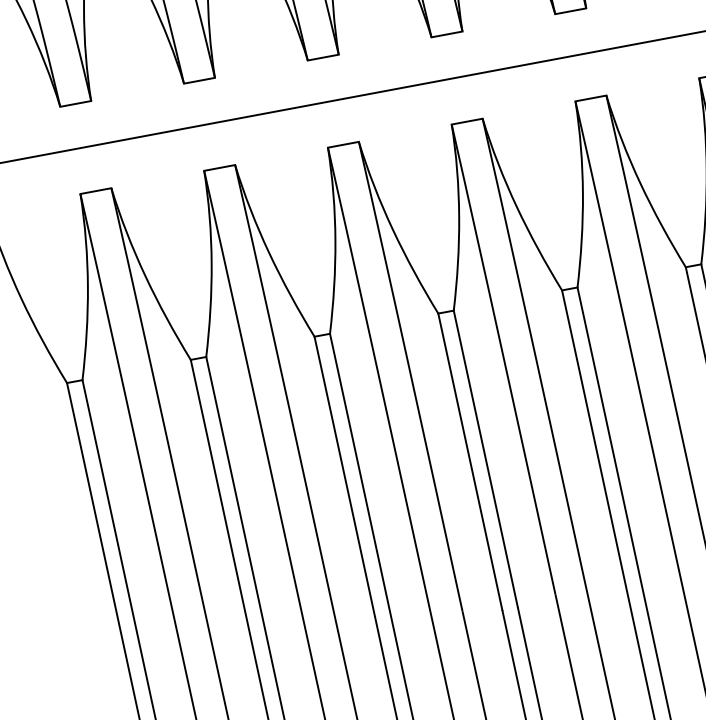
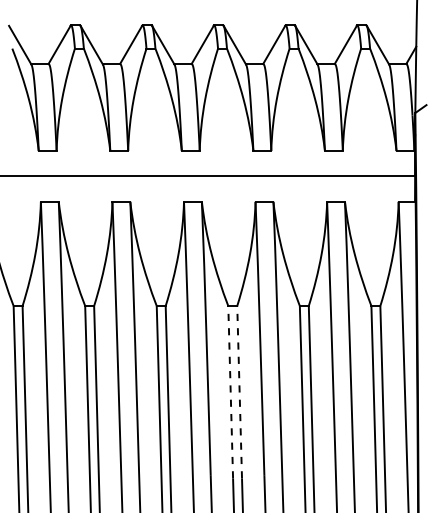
line: (485, 457) -> (239, 391), solid -> dashed
line: (469, 460) -> (230, 391), solid -> dashed

